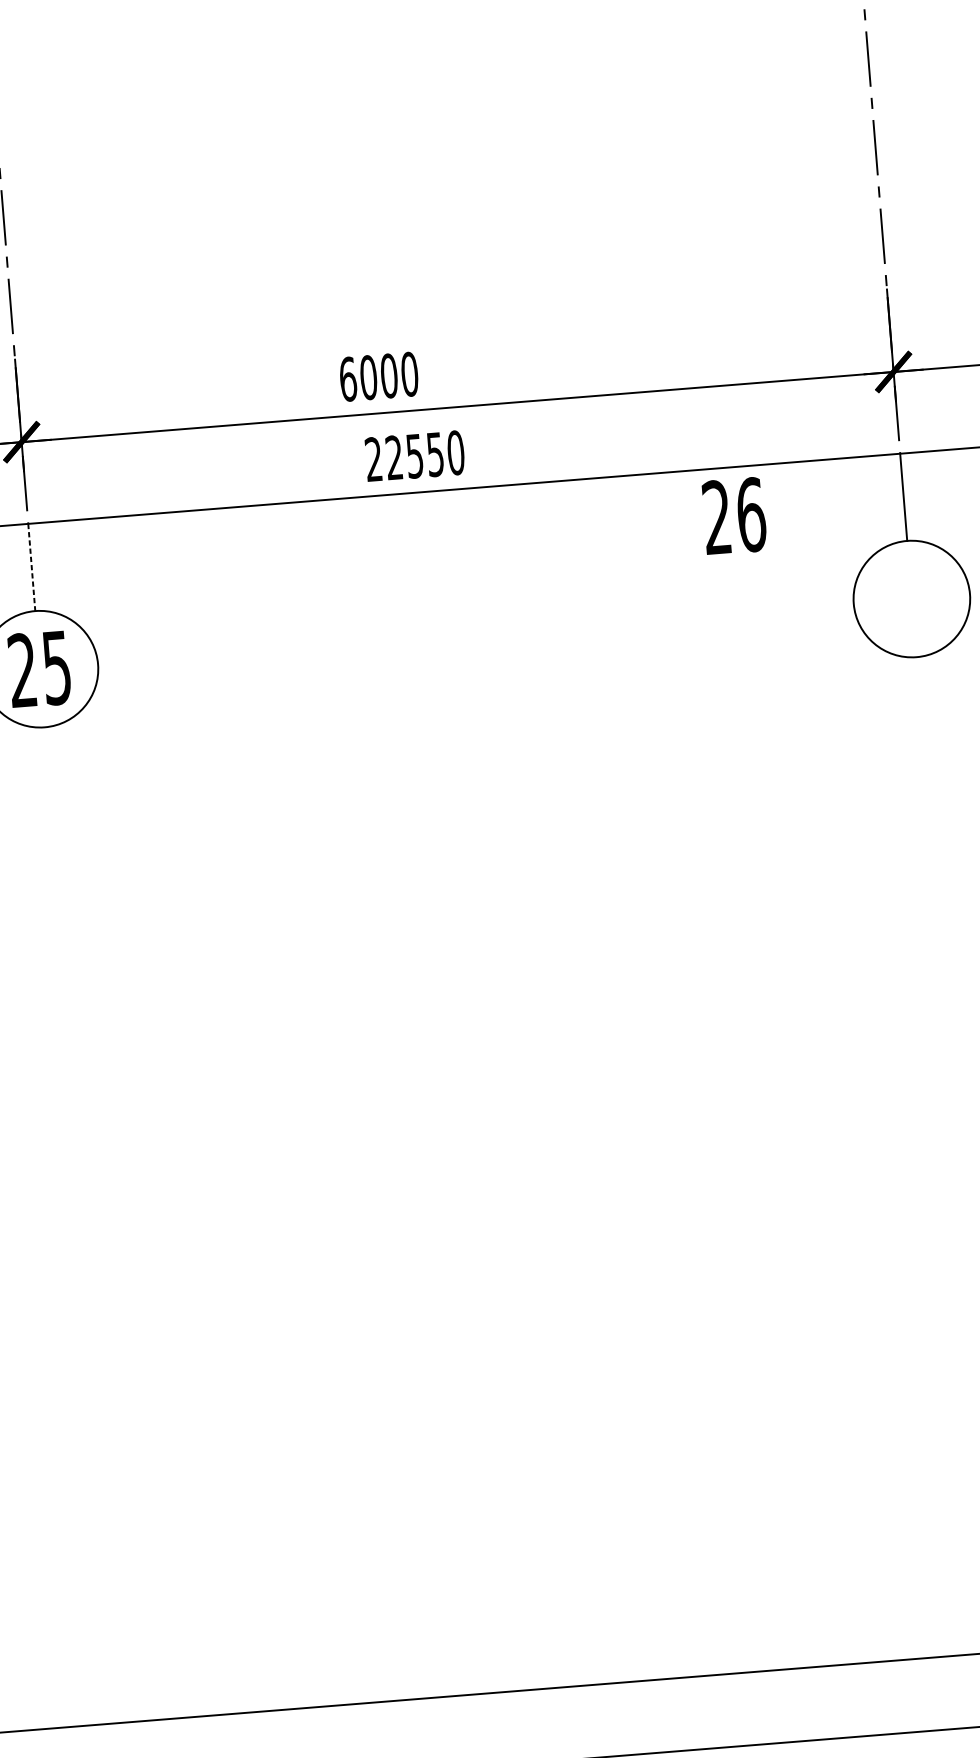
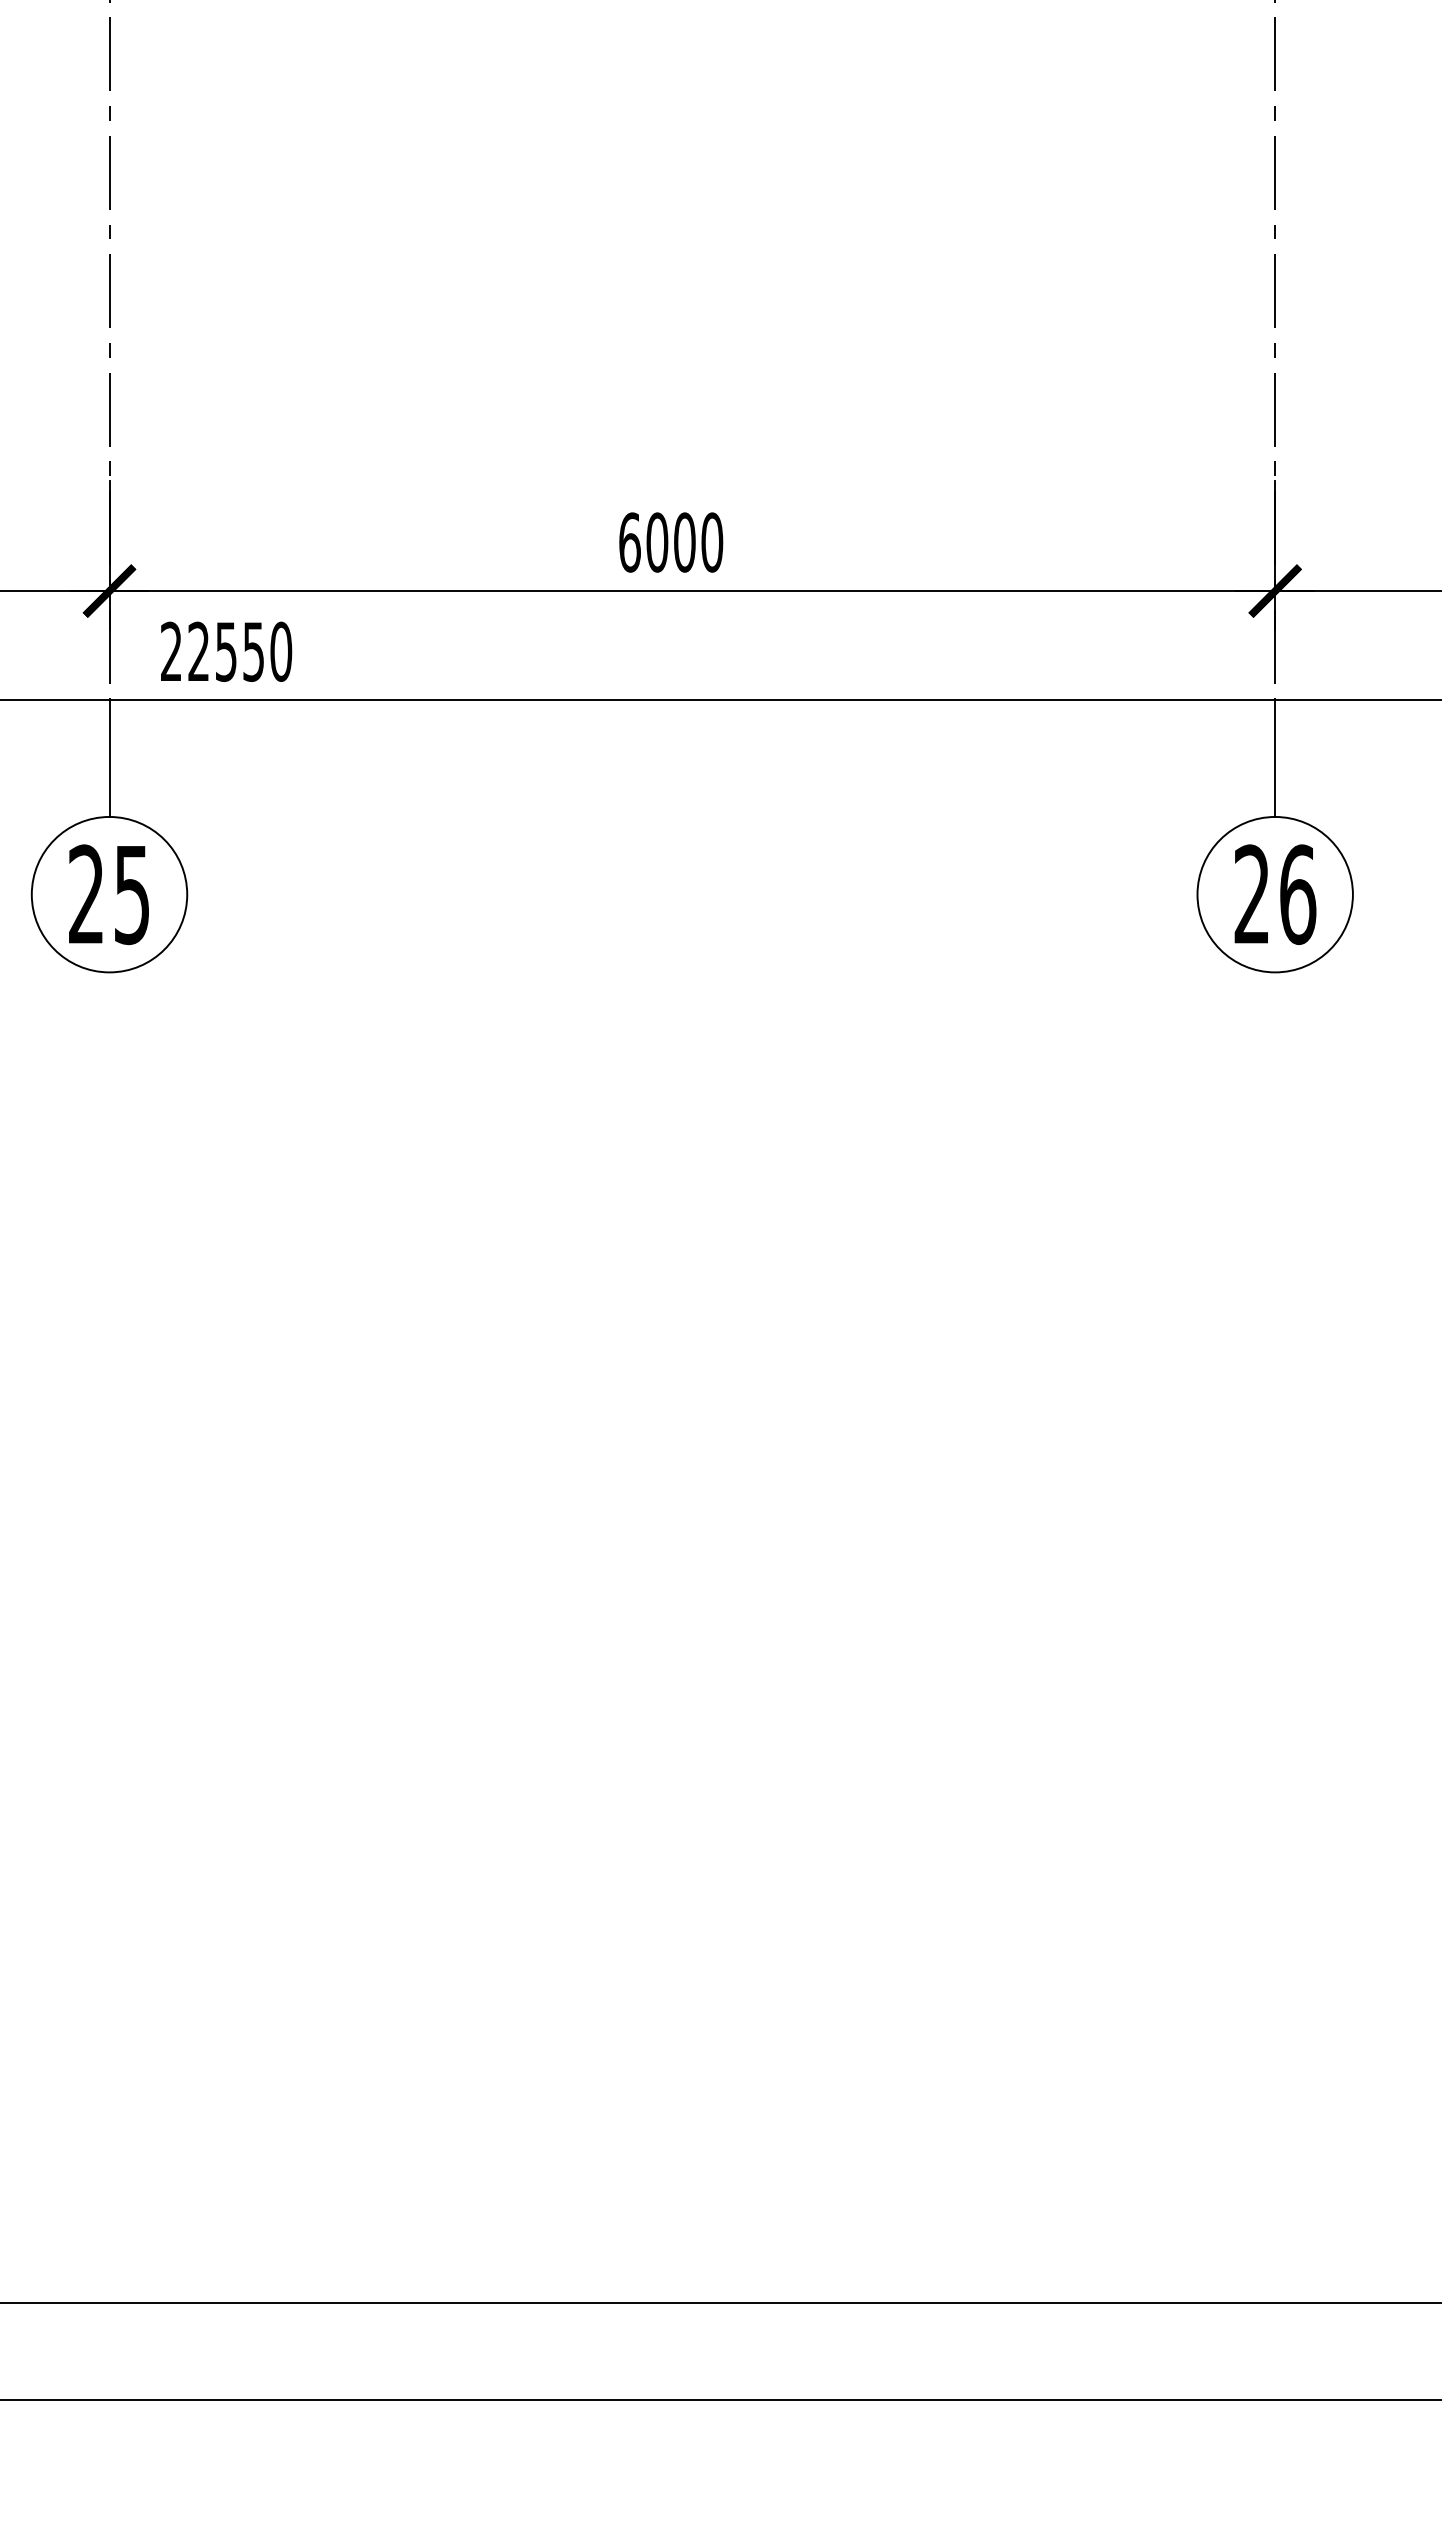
text: (379, 376) -> (671, 542), moved
text: (415, 455) -> (226, 651), moved
text: (734, 516) -> (1275, 894), moved
line: (31, 568) -> (109, 759), dashed -> solid

